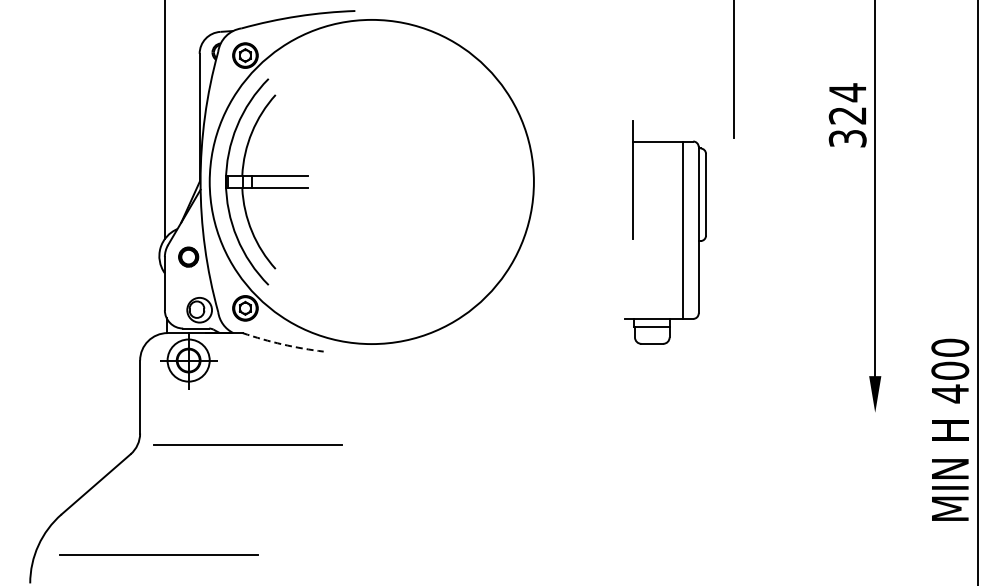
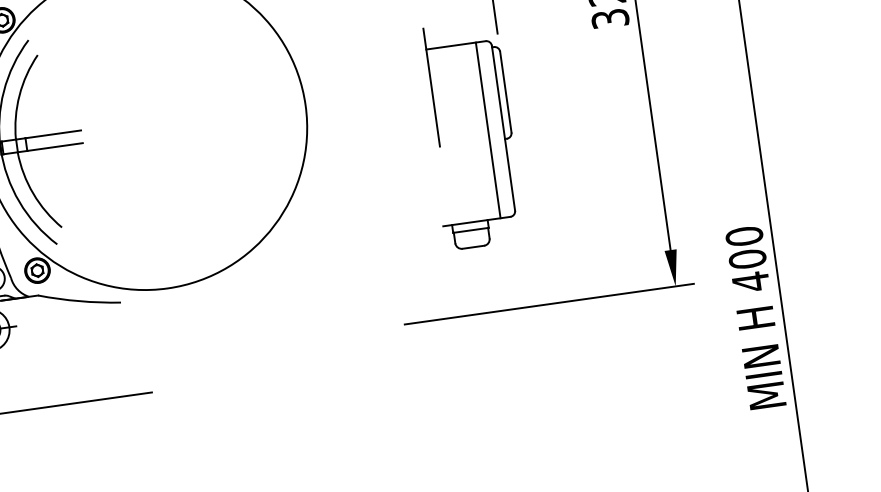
part: (682, 232) -> (487, 132), moved
arc: (282, 344) -> (79, 301), dashed -> solid
line: (747, 412) -> (549, 303), added
text: (950, 429) -> (756, 317), moved

